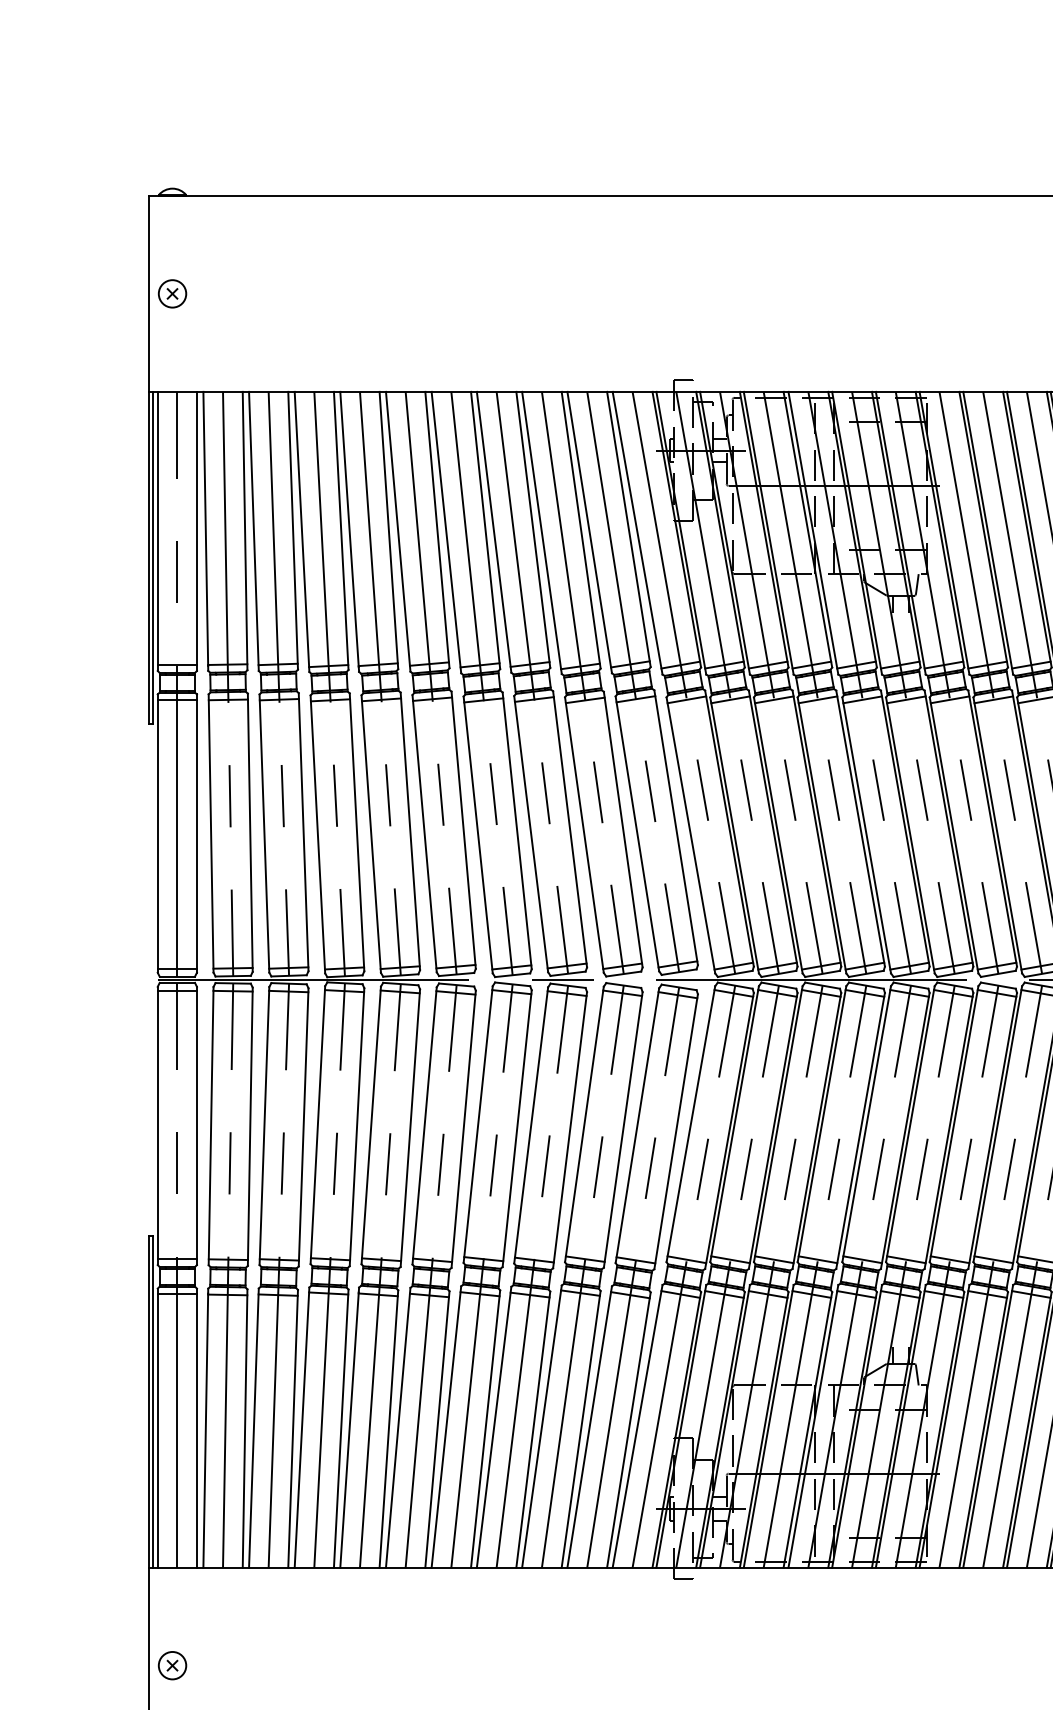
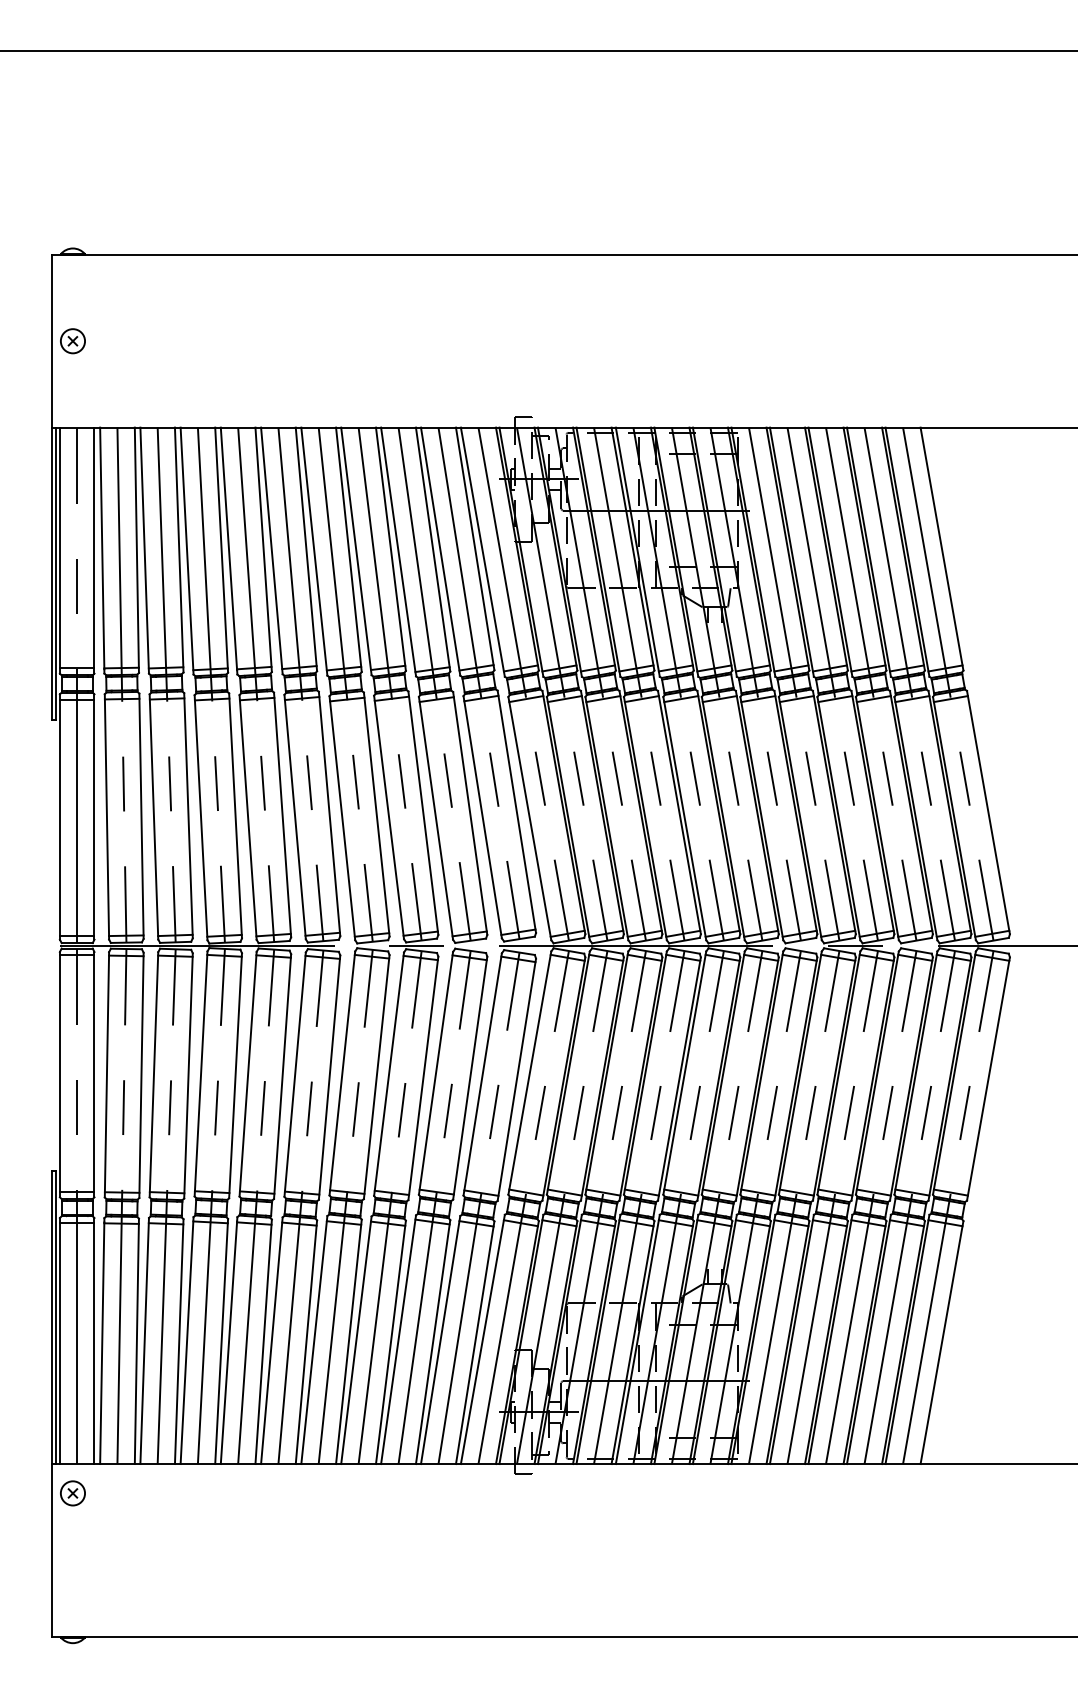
part: (172, 1665) -> (72, 1493), moved

